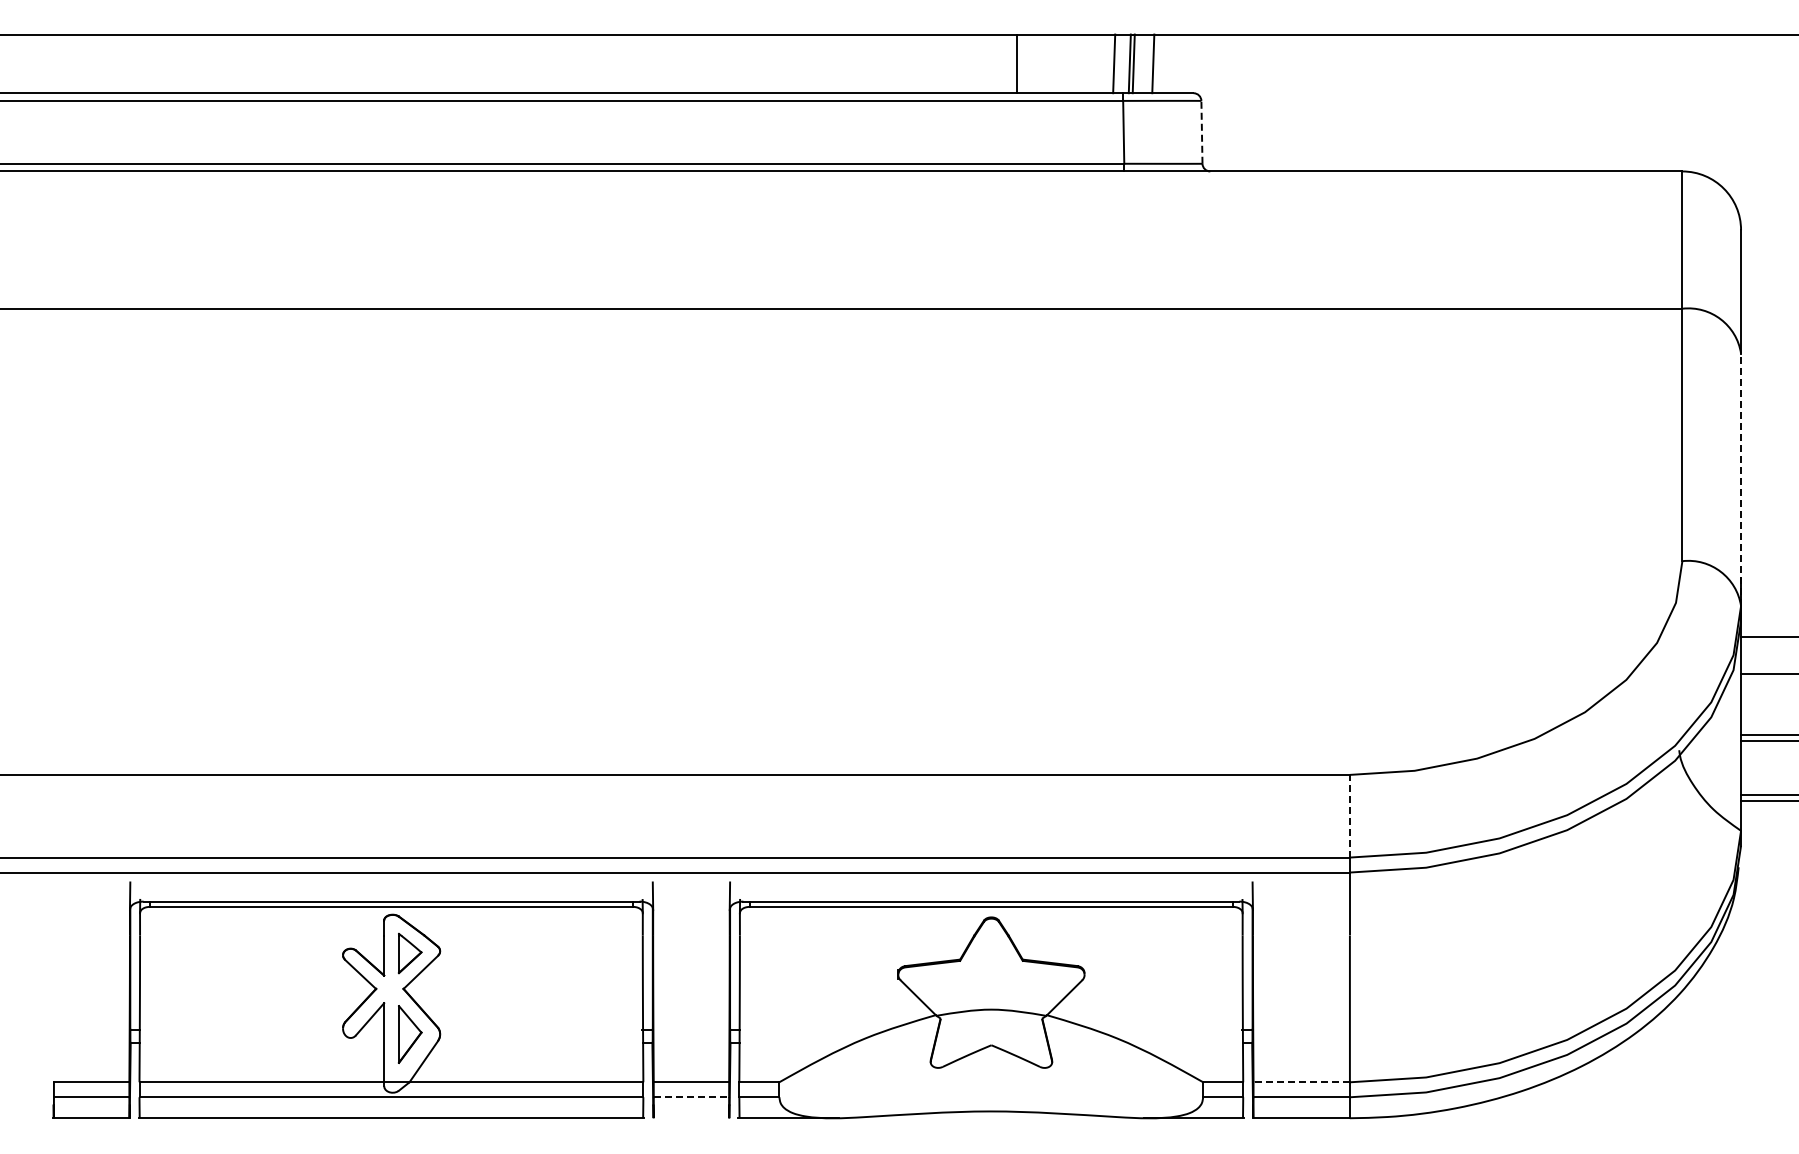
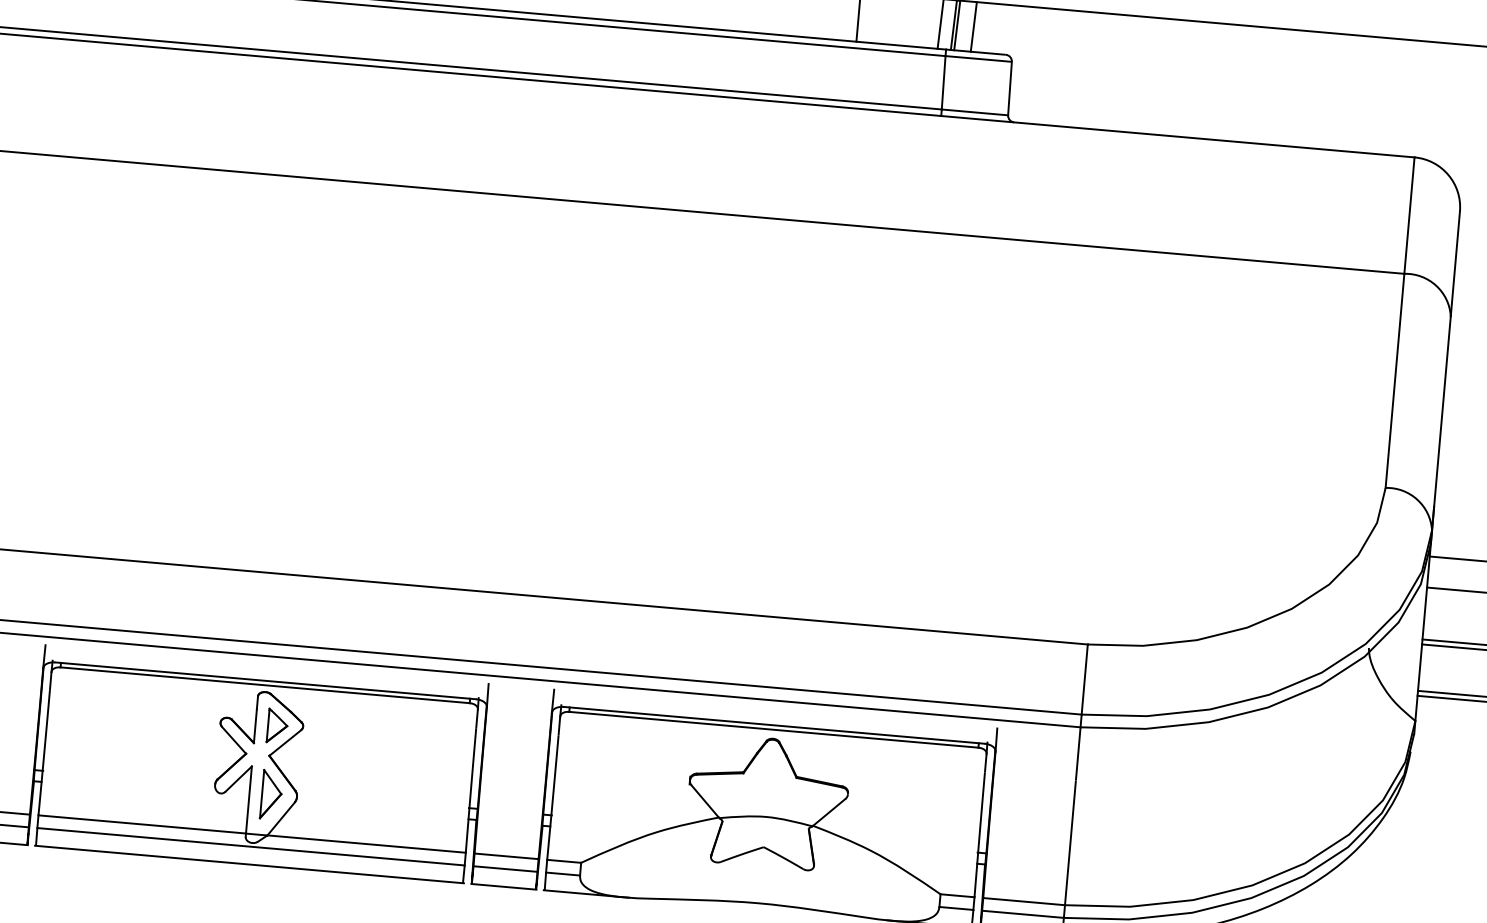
line: (1201, 131) -> (1009, 87), dashed -> solid
line: (1741, 479) -> (1441, 423), dashed -> solid
line: (1349, 815) -> (1084, 678), dashed -> solid
line: (1301, 1082) -> (1023, 901), dashed -> solid
line: (691, 1097) -> (505, 869), dashed -> solid
line: (691, 1118) -> (503, 887), added

